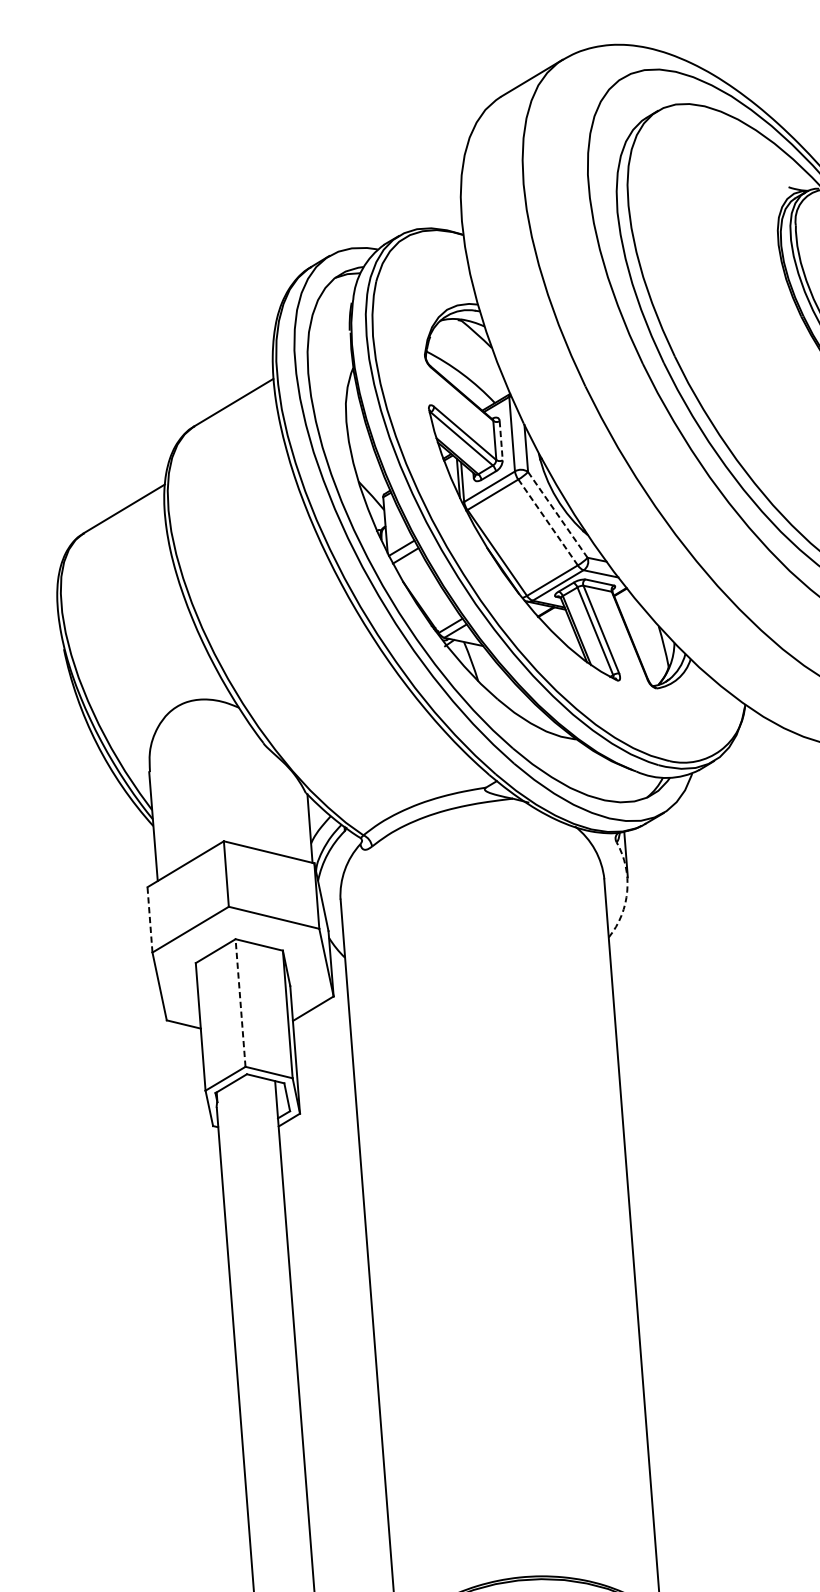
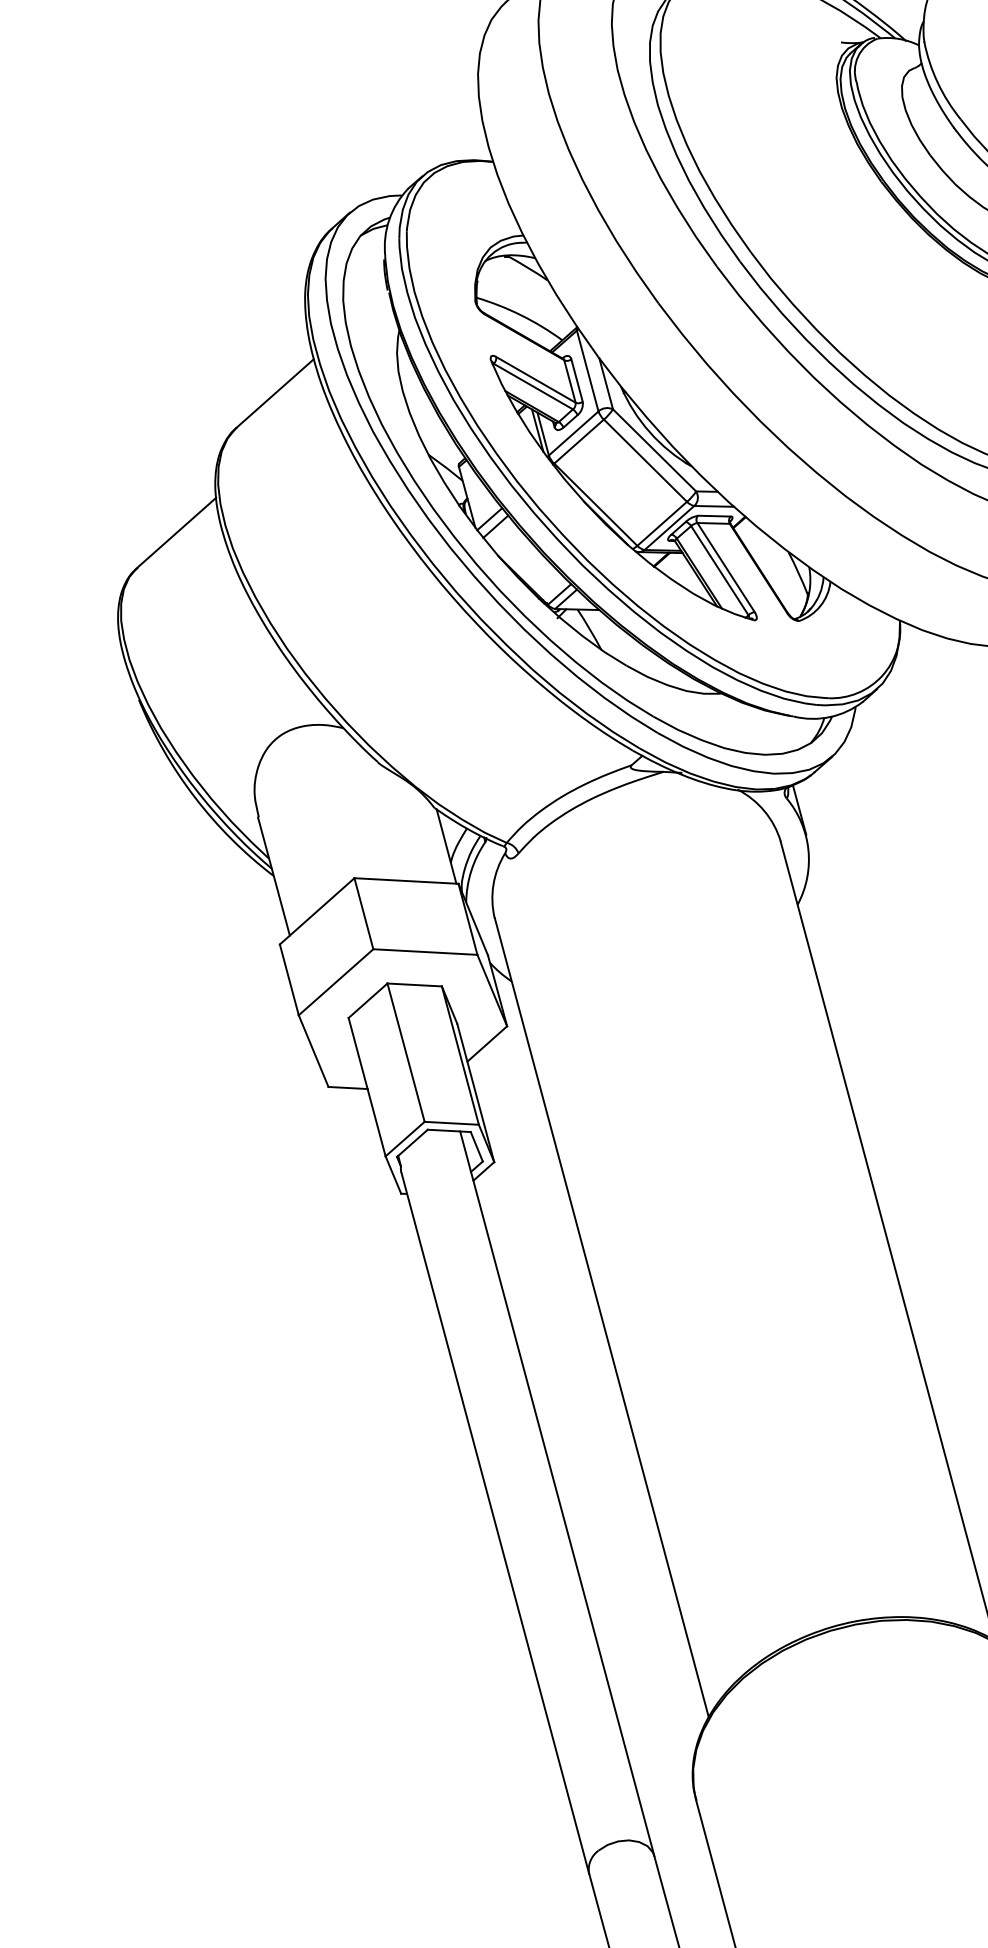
line: (501, 440) -> (577, 380), dashed -> solid
line: (557, 514) -> (654, 450), dashed -> solid
line: (548, 522) -> (645, 460), dashed -> solid
arc: (627, 890) -> (808, 849), dashed -> solid
line: (150, 919) -> (289, 979), dashed -> solid
line: (240, 1002) -> (406, 1052), dashed -> solid

